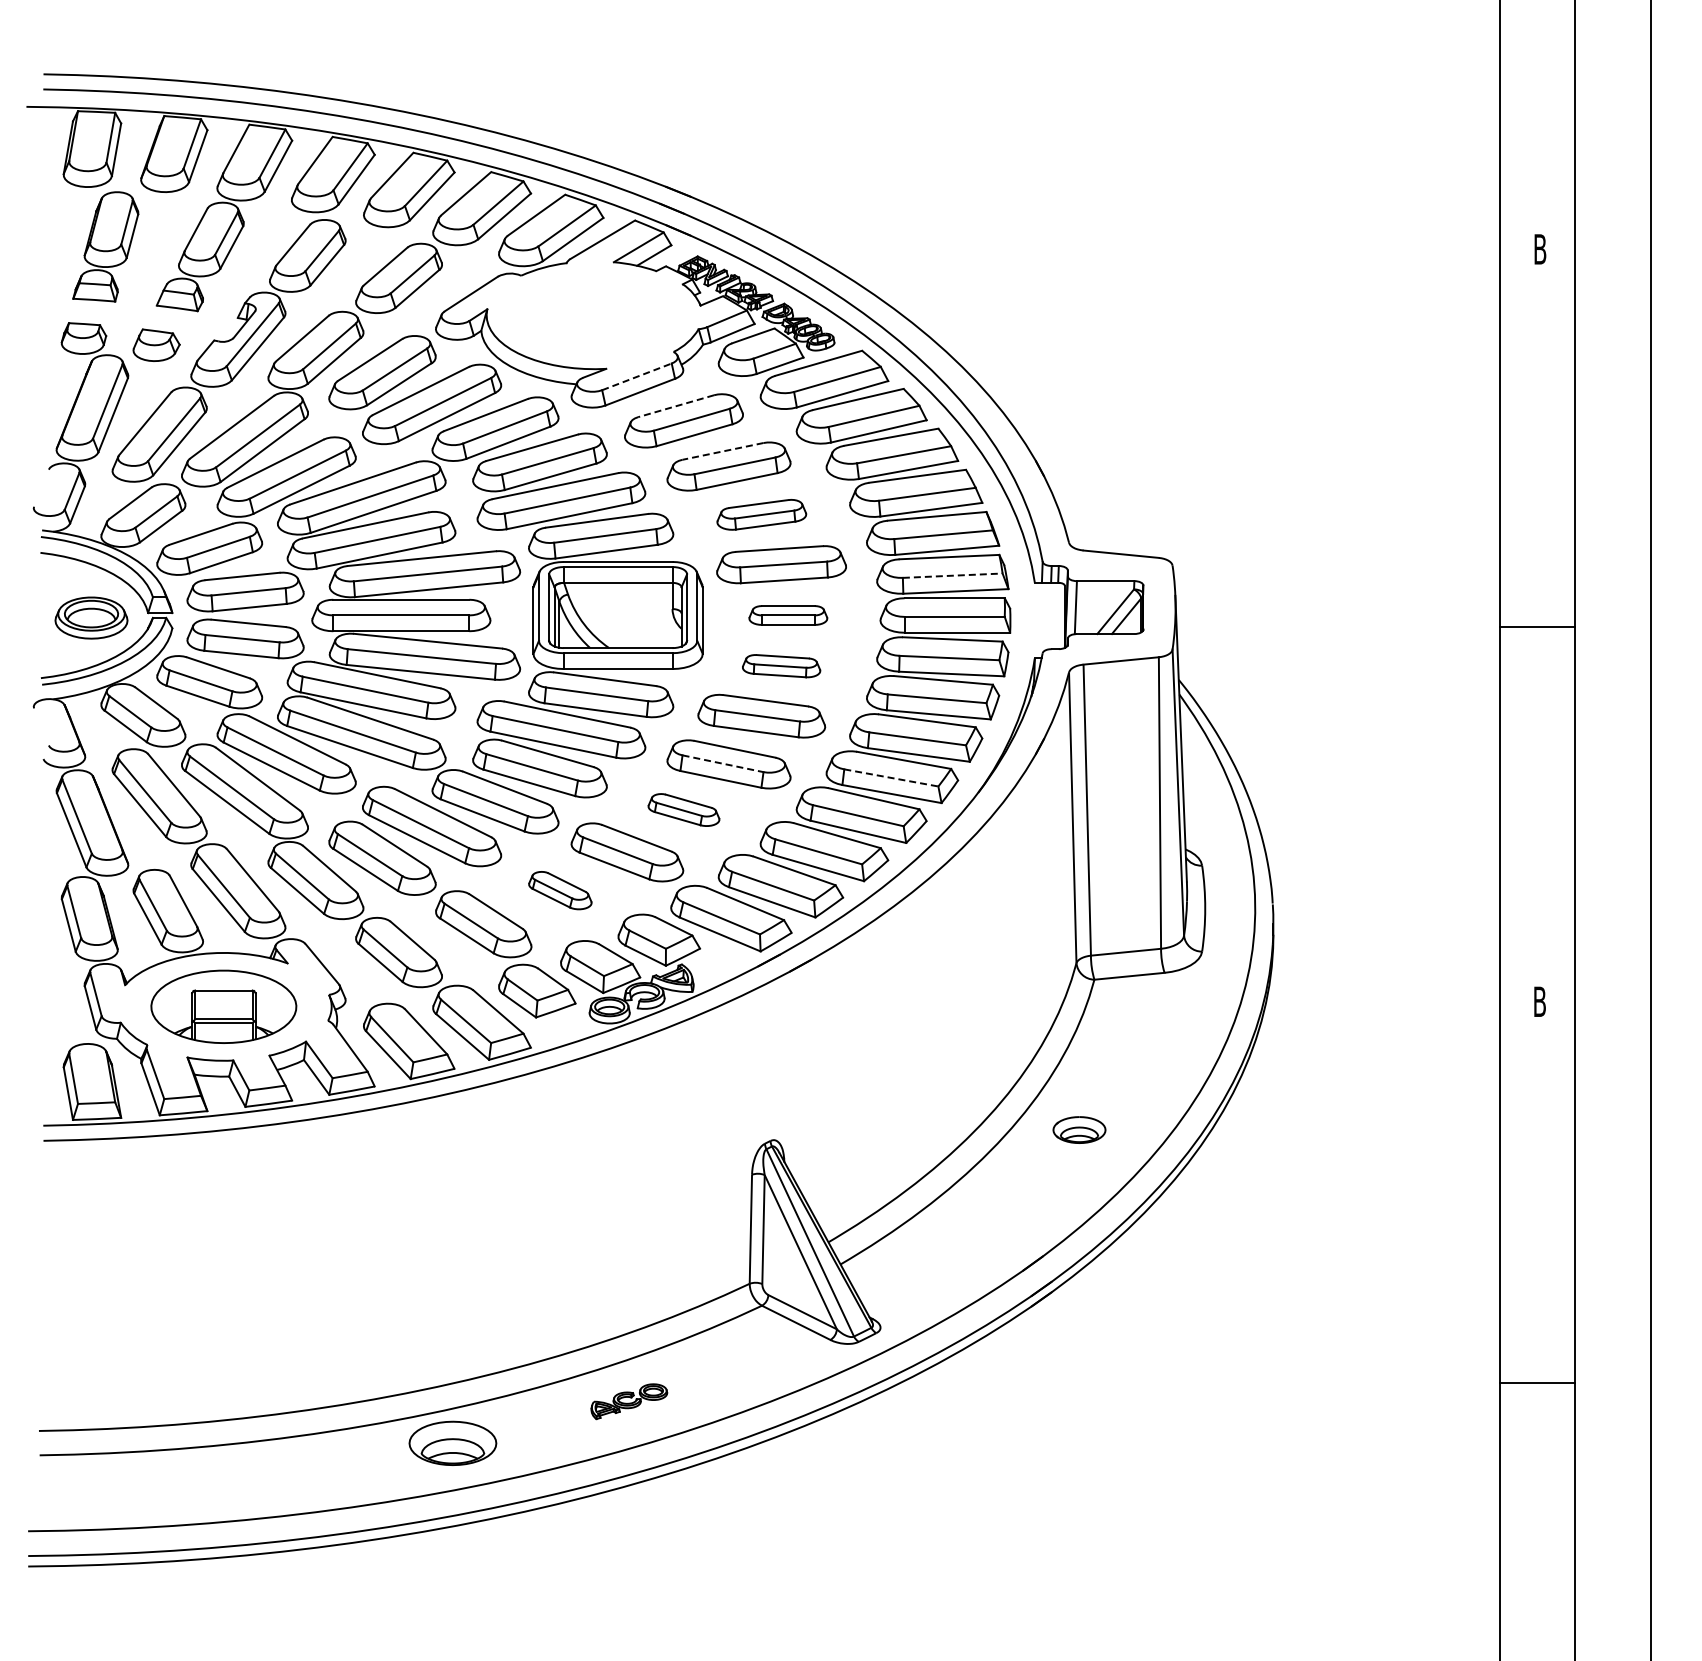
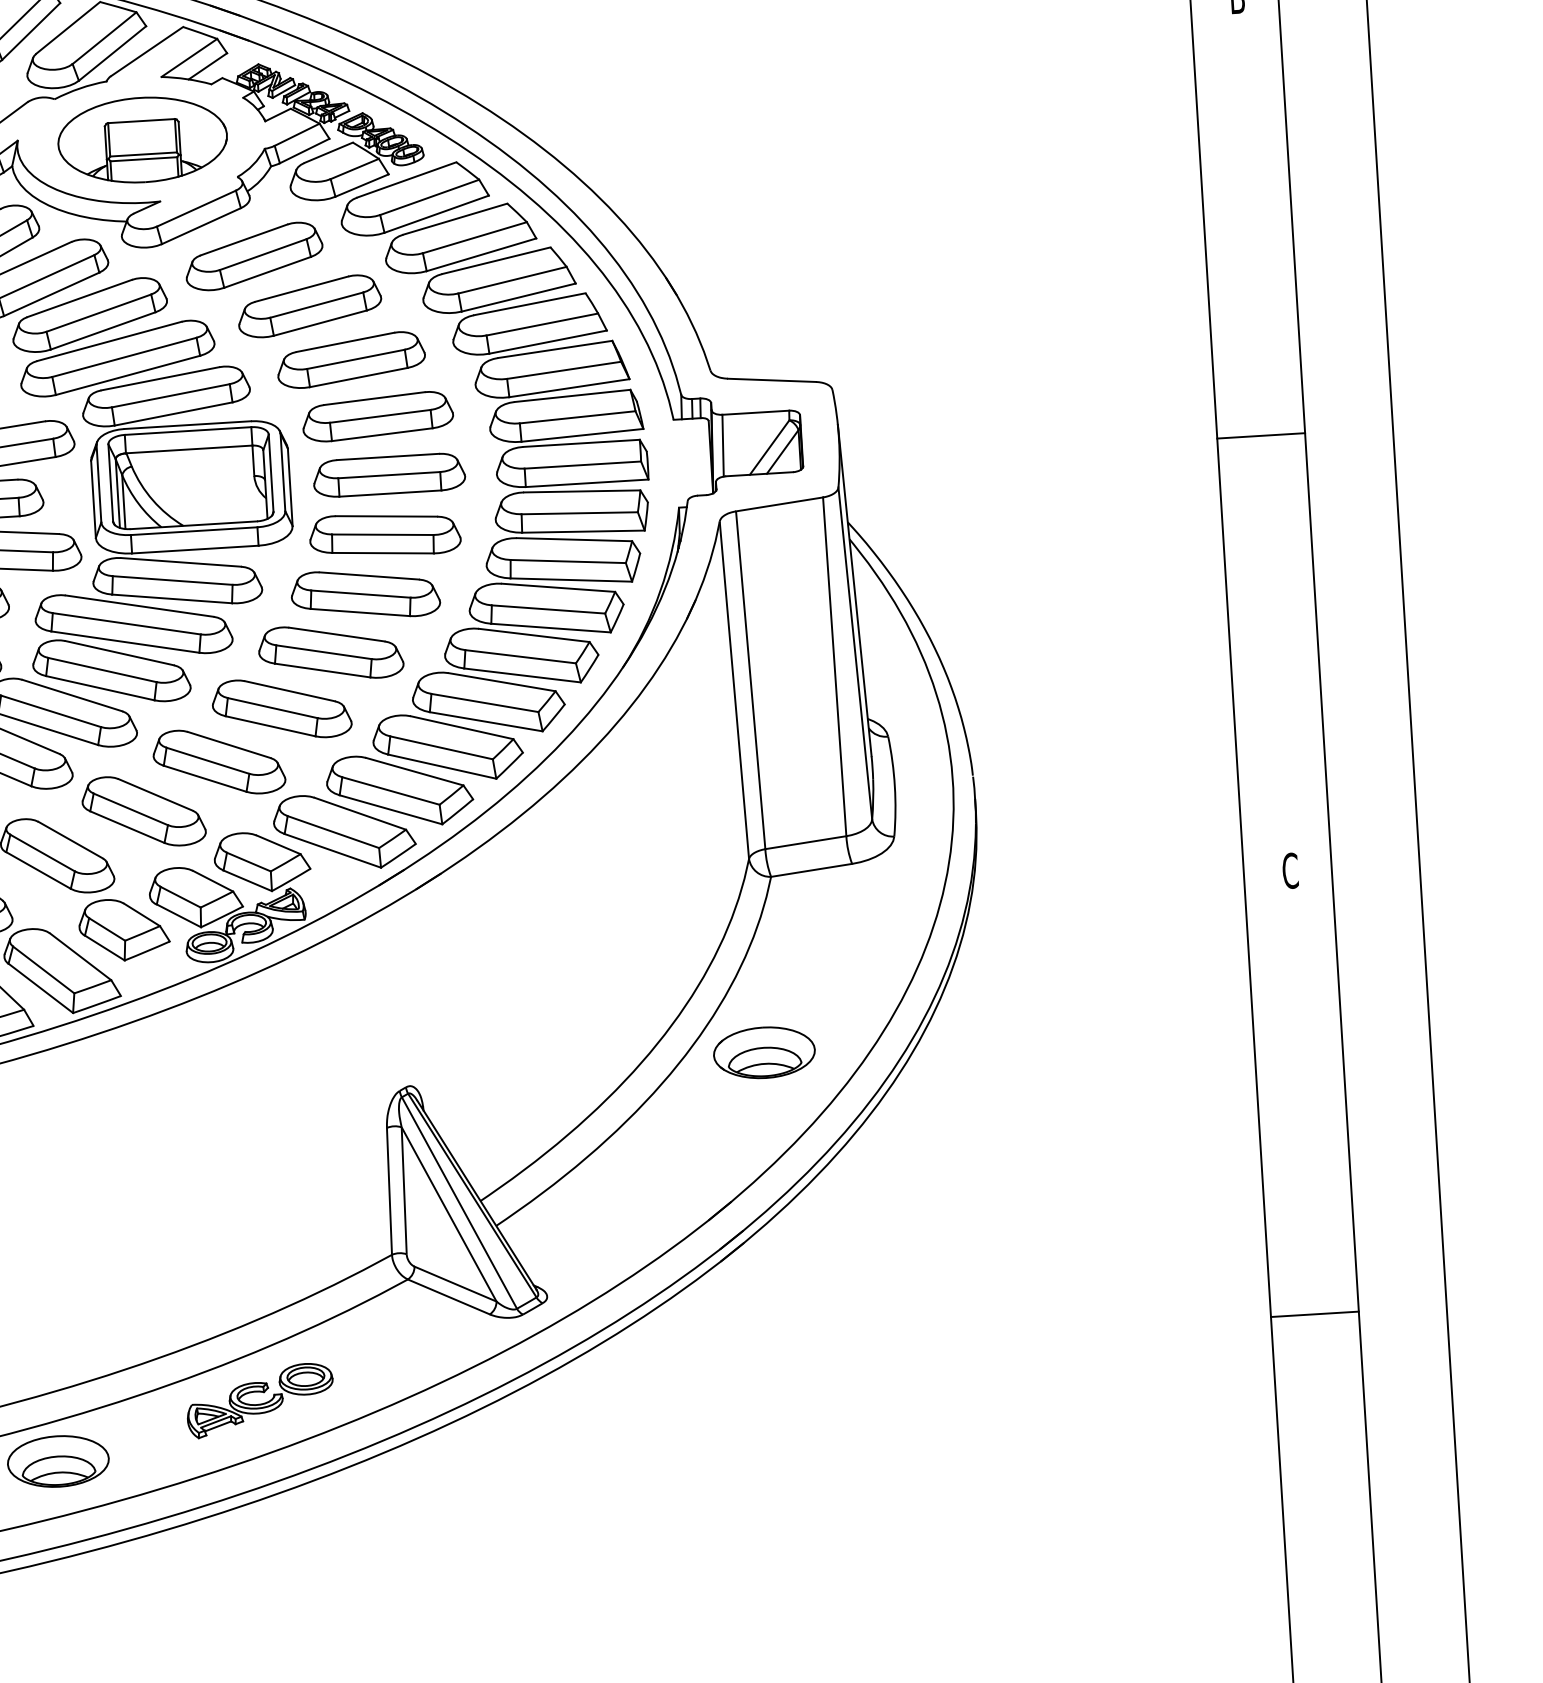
part: (594, 315) -> (142, 140), added
line: (637, 376) -> (197, 208), dashed -> solid
line: (676, 406) -> (244, 240), dashed -> solid
line: (722, 451) -> (301, 289), dashed -> solid
part: (761, 514) -> (351, 359), size x1.43
line: (952, 575) -> (577, 417), dashed -> solid
part: (788, 615) -> (389, 475), size x1.67
part: (781, 665) -> (384, 533), size x1.67
line: (723, 763) -> (324, 651), dashed -> solid
line: (891, 777) -> (520, 656), dashed -> solid
part: (683, 809) -> (281, 708), size x1.67
part: (560, 890) -> (144, 811), size x1.67
text: (1539, 1001) -> (1290, 870), B -> C
part: (1079, 1129) -> (764, 1052), size x1.67
part: (629, 1401) -> (260, 1400), size x1.67

